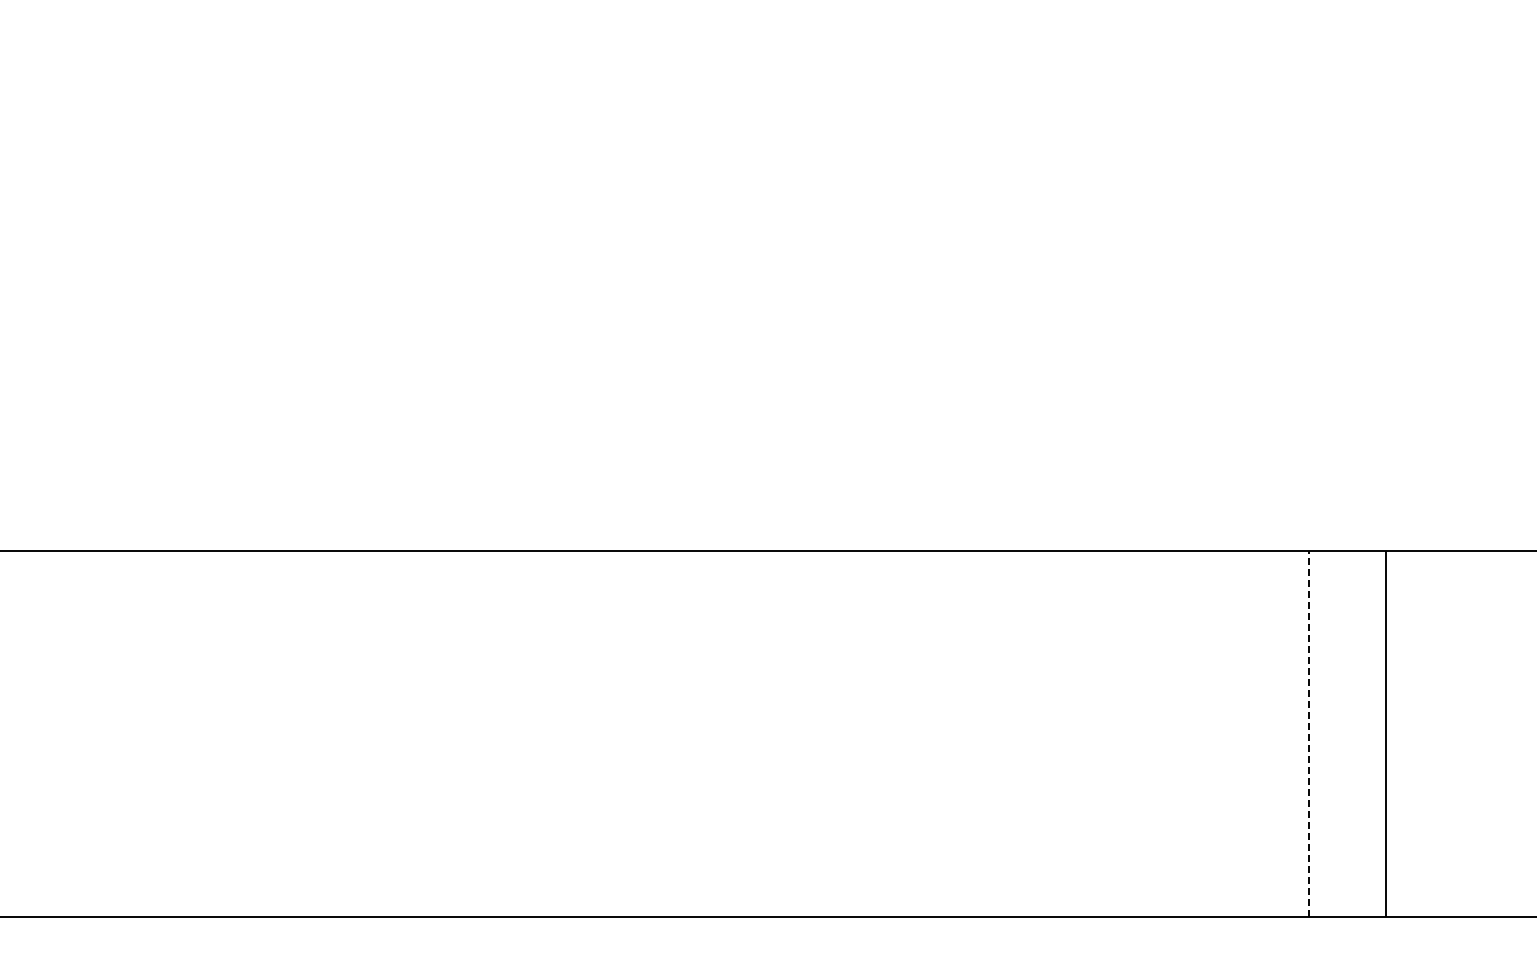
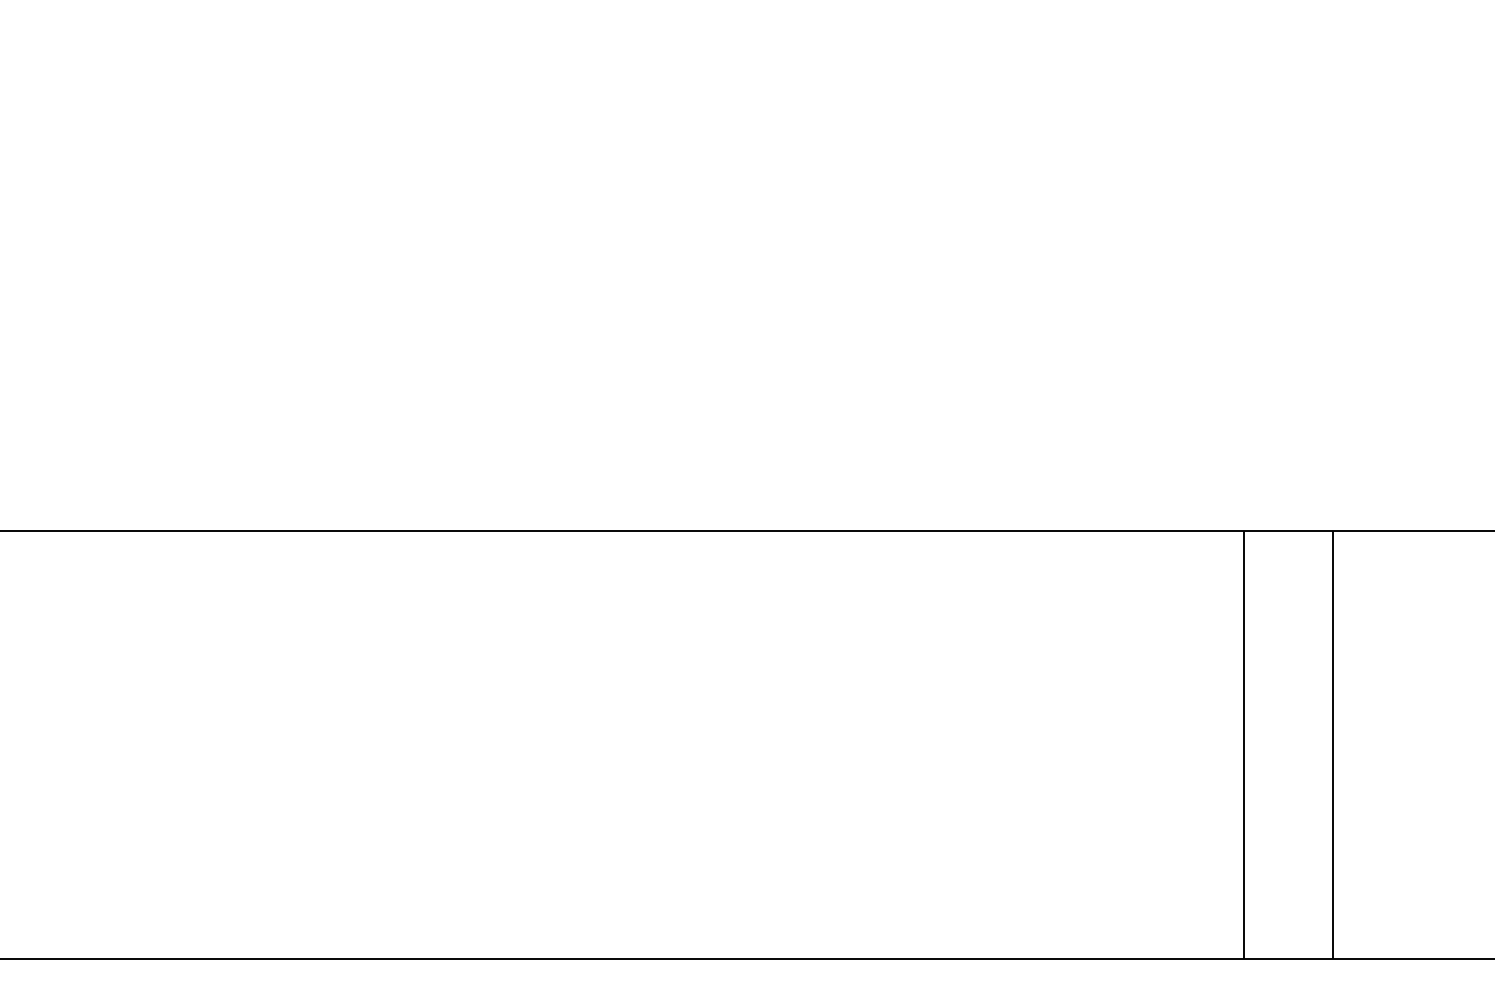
line: (1309, 733) -> (1243, 744), dashed -> solid

